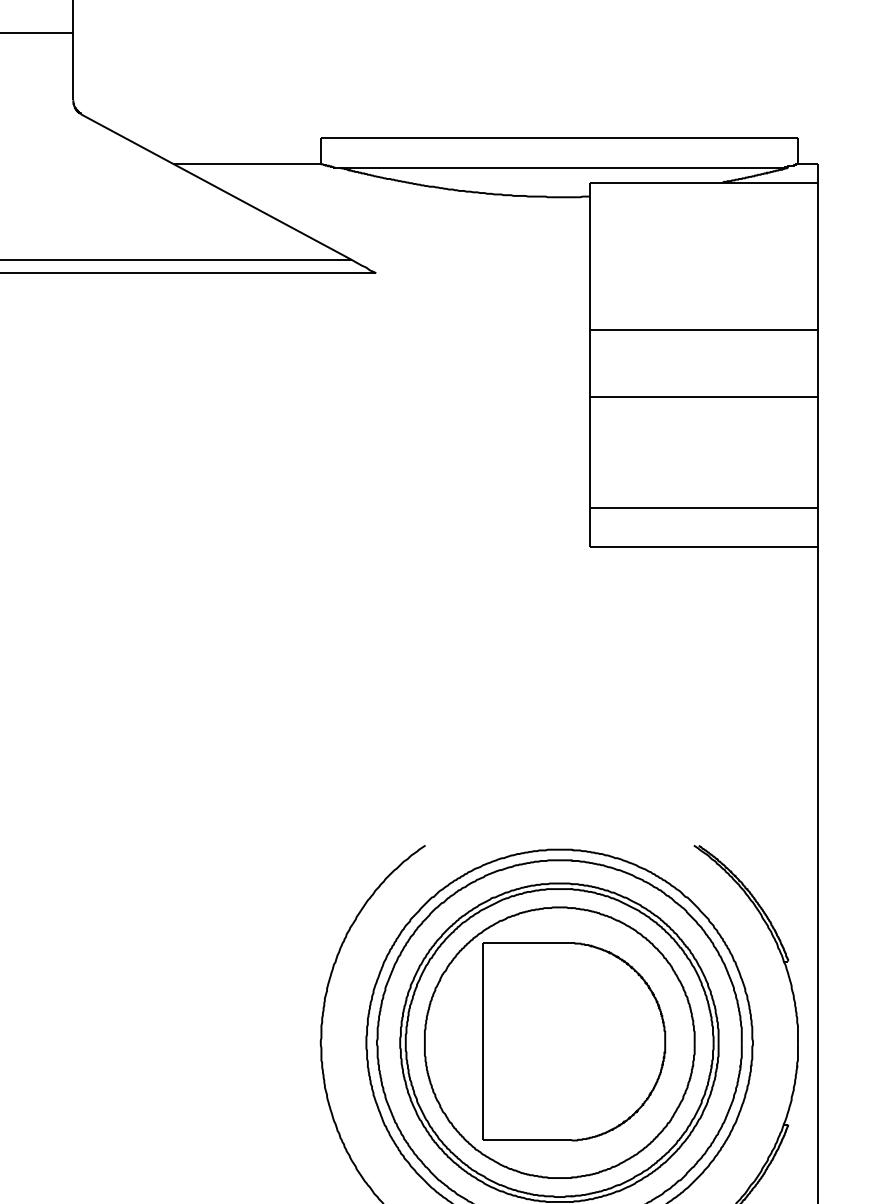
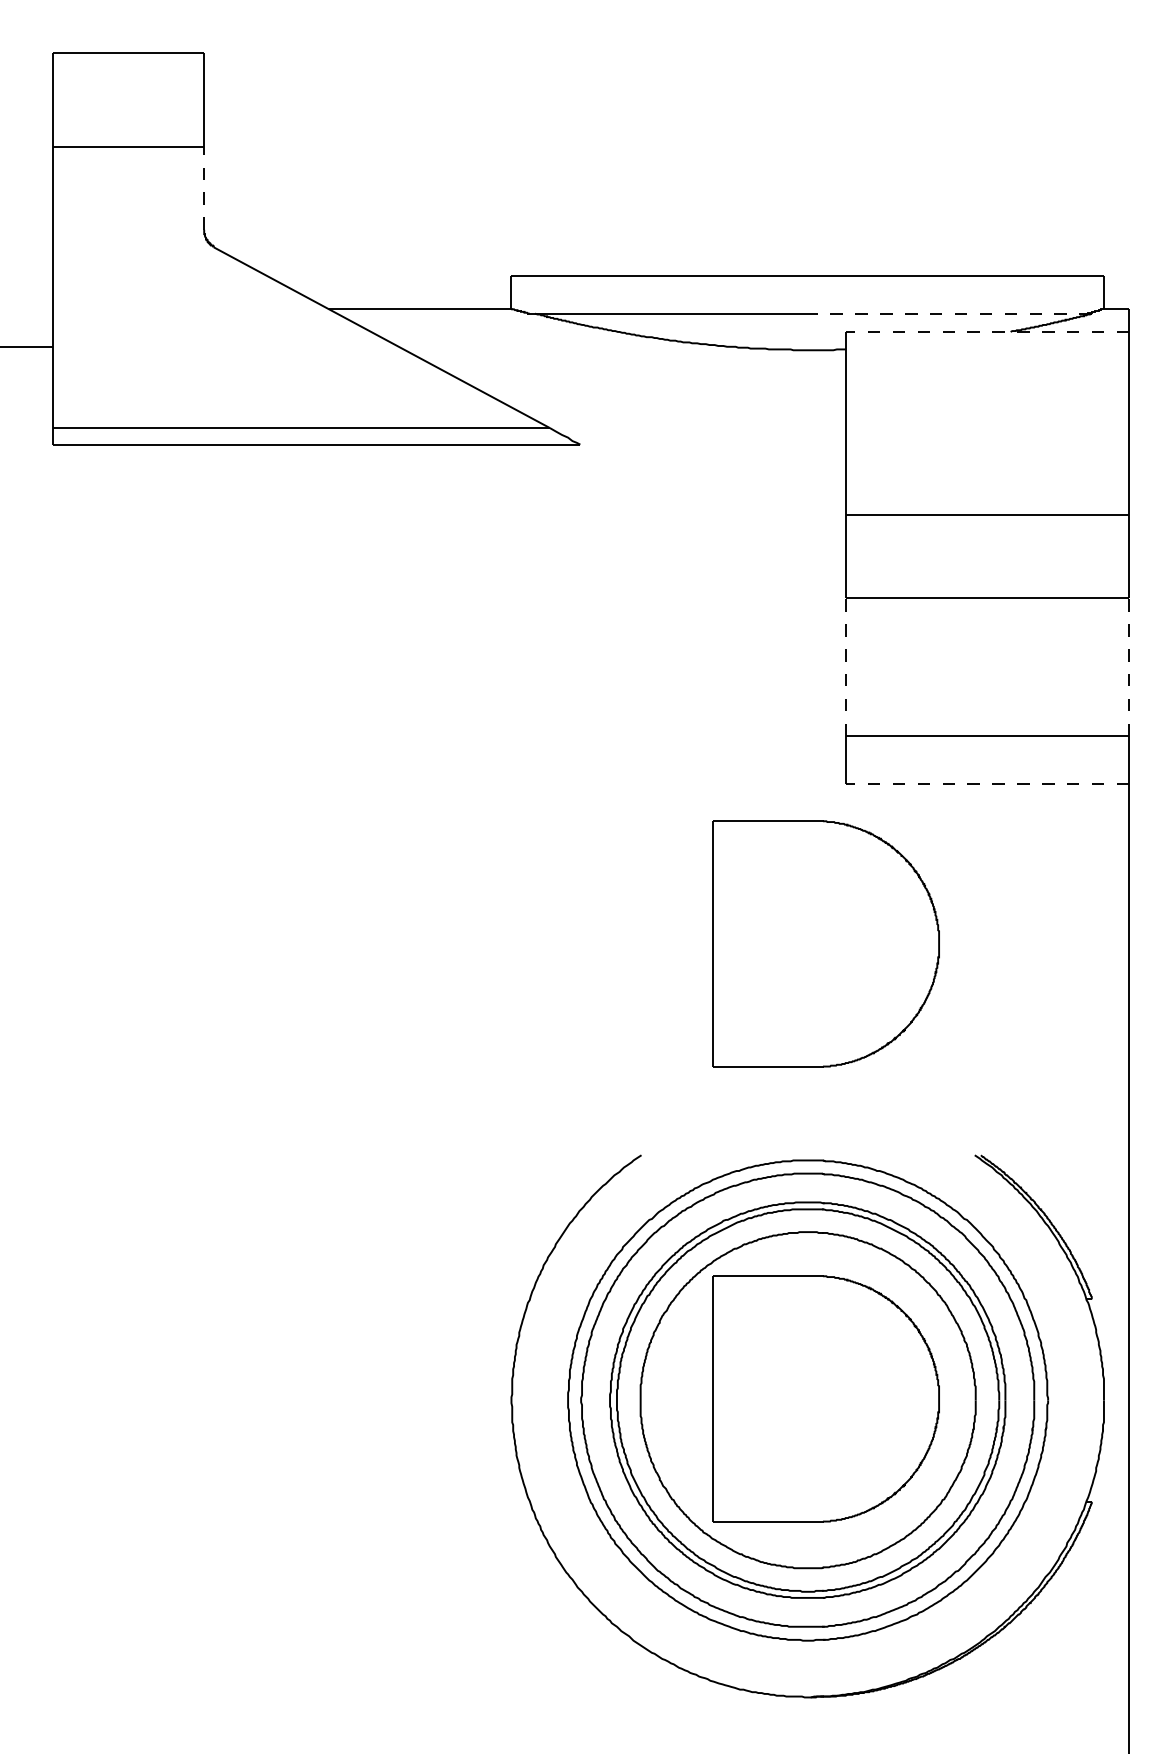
line: (73, 66) -> (204, 187), solid -> dashed
line: (675, 167) -> (951, 313), solid -> dashed
line: (704, 182) -> (987, 331), solid -> dashed
line: (589, 452) -> (845, 667), solid -> dashed
line: (818, 452) -> (1129, 667), solid -> dashed
line: (704, 546) -> (987, 784), solid -> dashed
part: (573, 674) -> (825, 943), added

